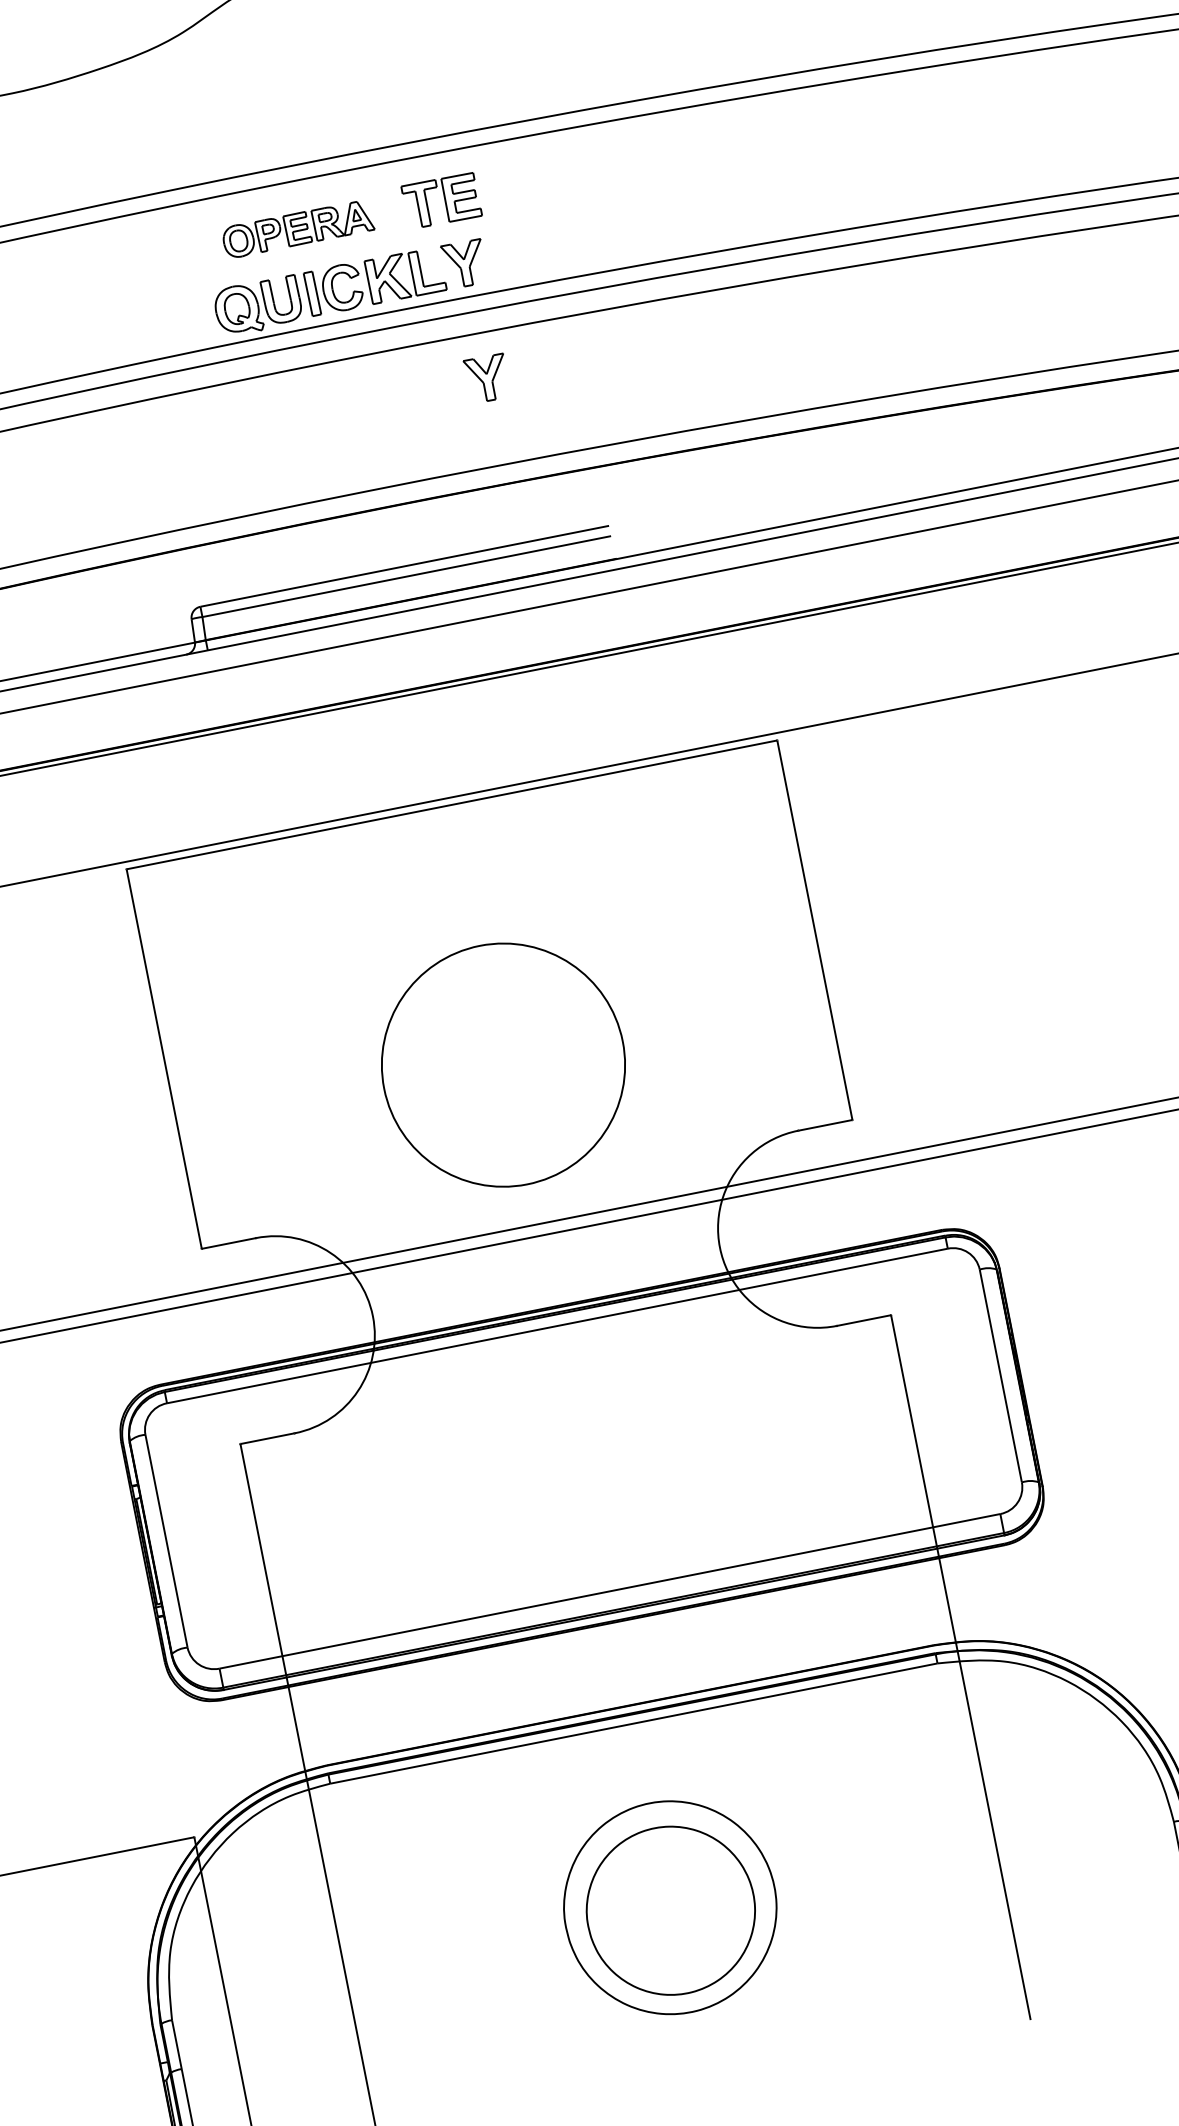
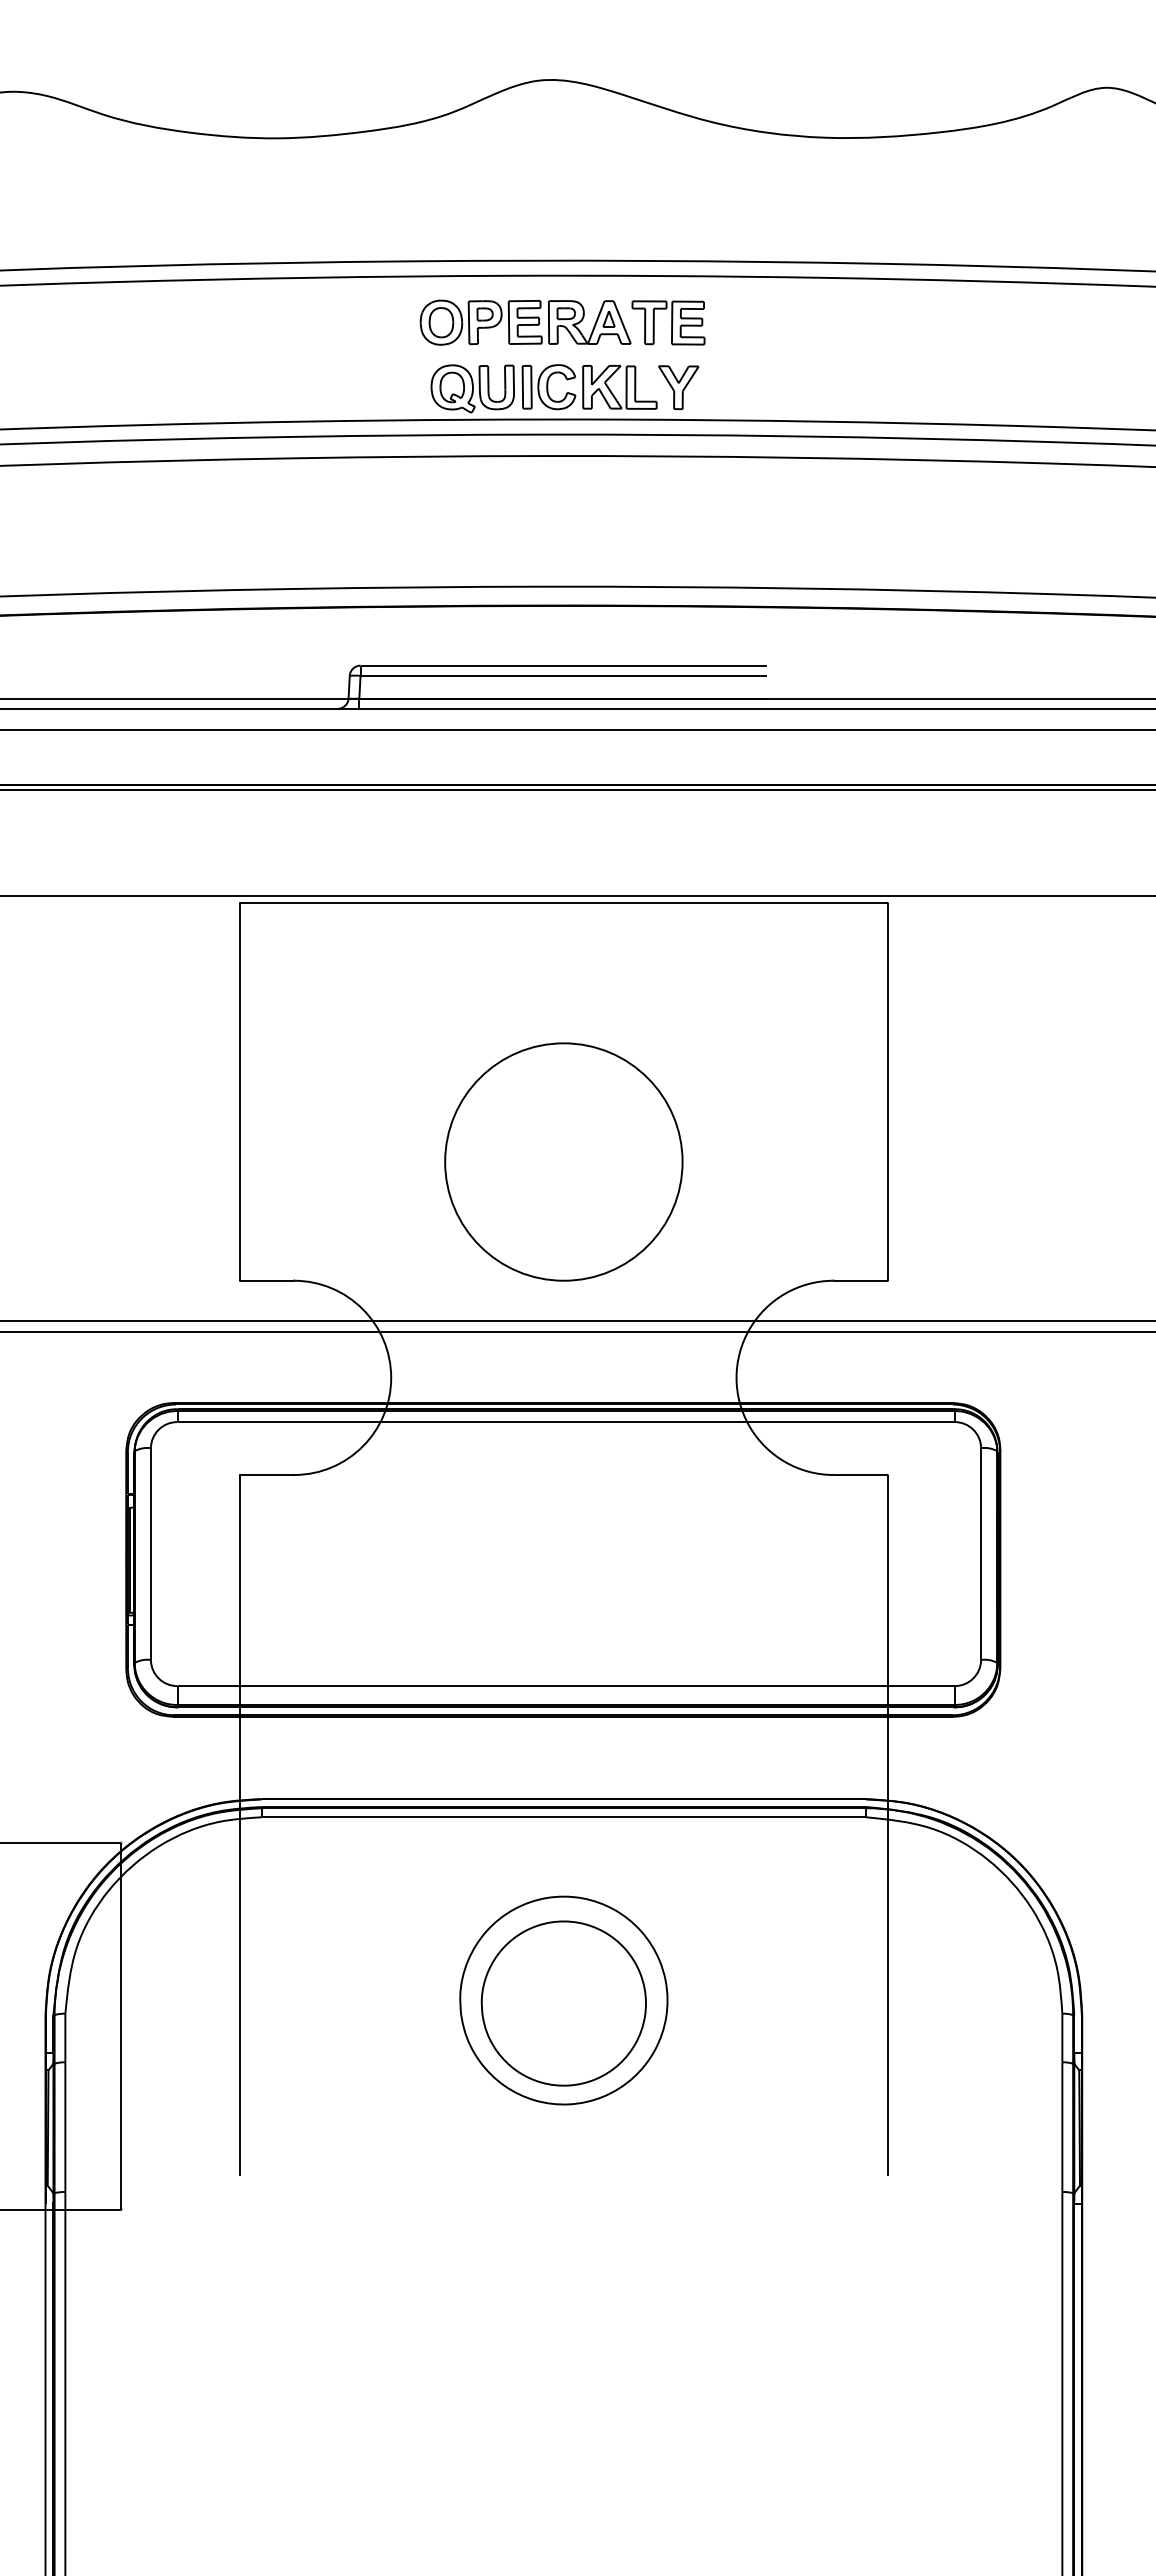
part: (297, 229) -> (525, 322), size x1.43
part: (487, 378) -> (678, 501), removed

